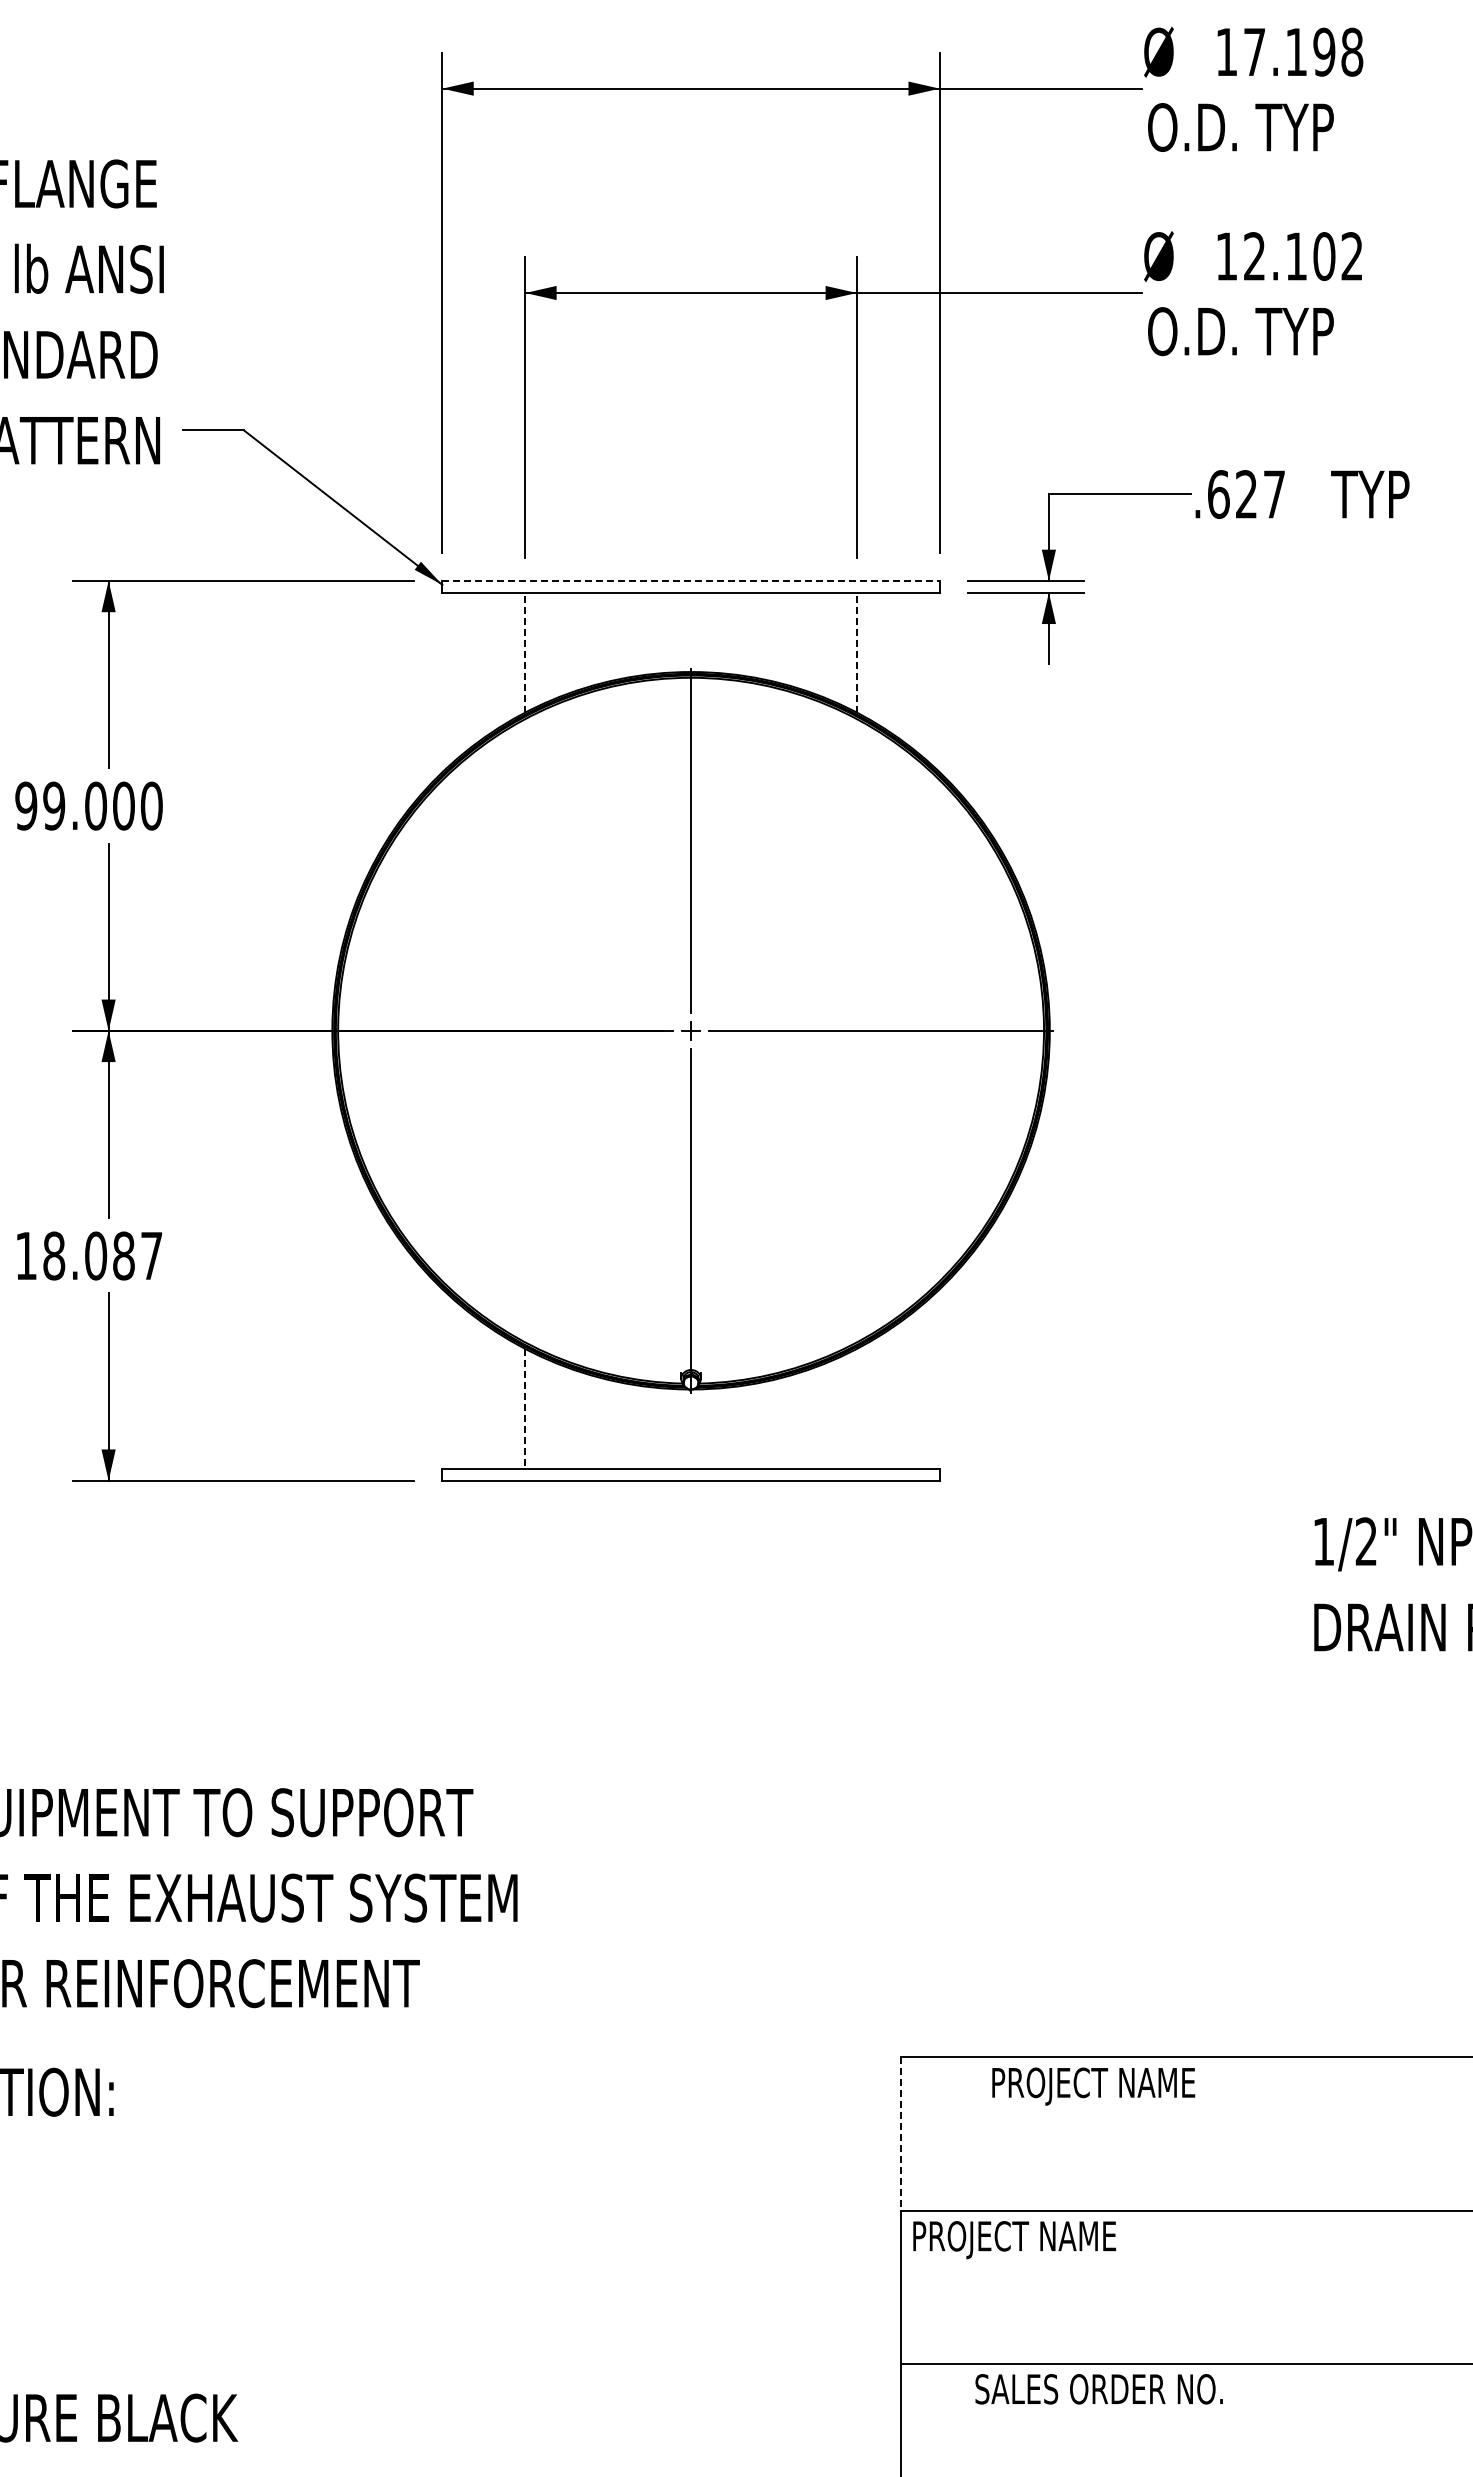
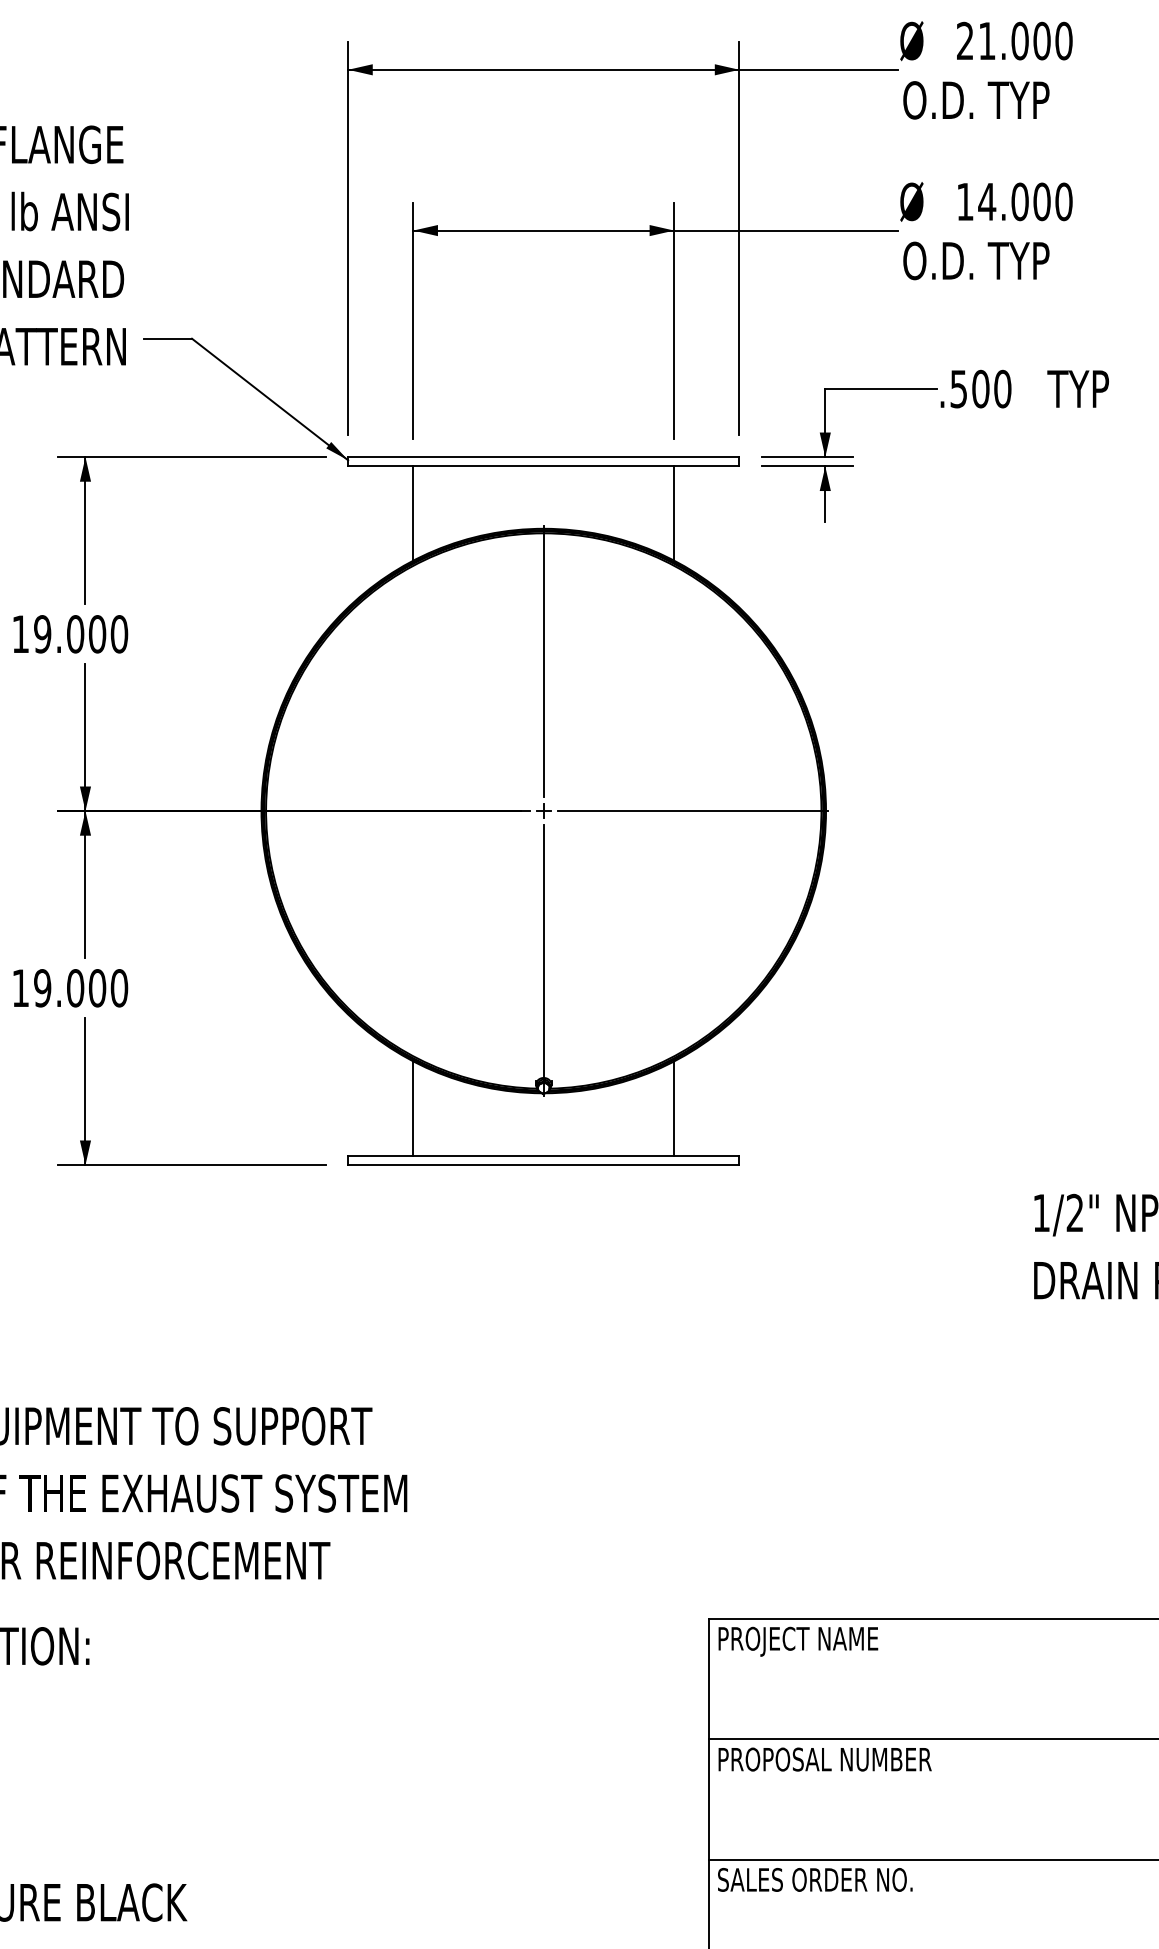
text: (1289, 51) -> (1014, 40), 17.198 -> 21.000
text: (1303, 256) -> (1025, 201), 12.102 -> 14.000
text: (1246, 494) -> (980, 389), .627 -> .500
line: (691, 580) -> (544, 456), dashed -> solid
line: (525, 652) -> (413, 513), dashed -> solid
line: (856, 652) -> (673, 513), dashed -> solid
text: (26, 805) -> (20, 633), 99.000 -> 19.000
text: (102, 1255) -> (80, 987), 18.087 -> 19.000
line: (525, 1408) -> (413, 1108), dashed -> solid
line: (856, 1408) -> (673, 1108), added
text: (1093, 2086) -> (798, 1641), moved
line: (901, 2134) -> (709, 1679), dashed -> solid
text: (1075, 2240) -> (846, 1762), PROJECT NAME -> PROPOSAL NUMBER
text: (1098, 2389) -> (814, 1880), moved

